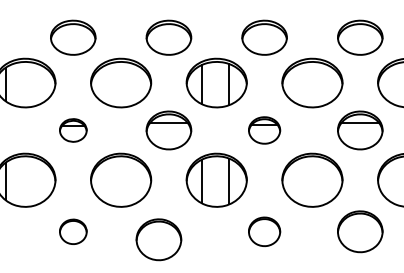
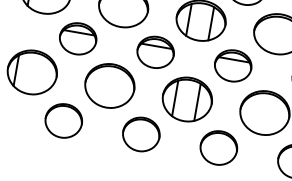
part: (73, 130) -> (78, 38), size x1.67
part: (264, 130) -> (233, 65), size x1.43
part: (73, 231) -> (64, 120), size x1.67
part: (264, 231) -> (218, 147), size x1.43
part: (158, 239) -> (141, 134), moved

